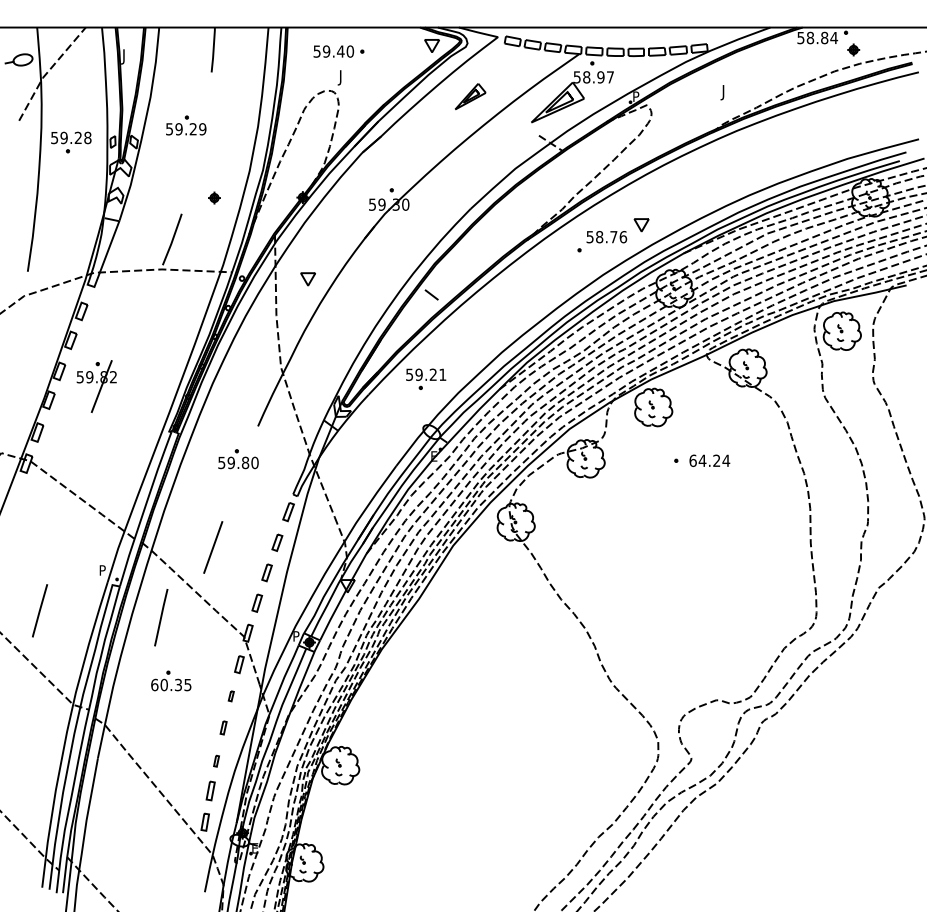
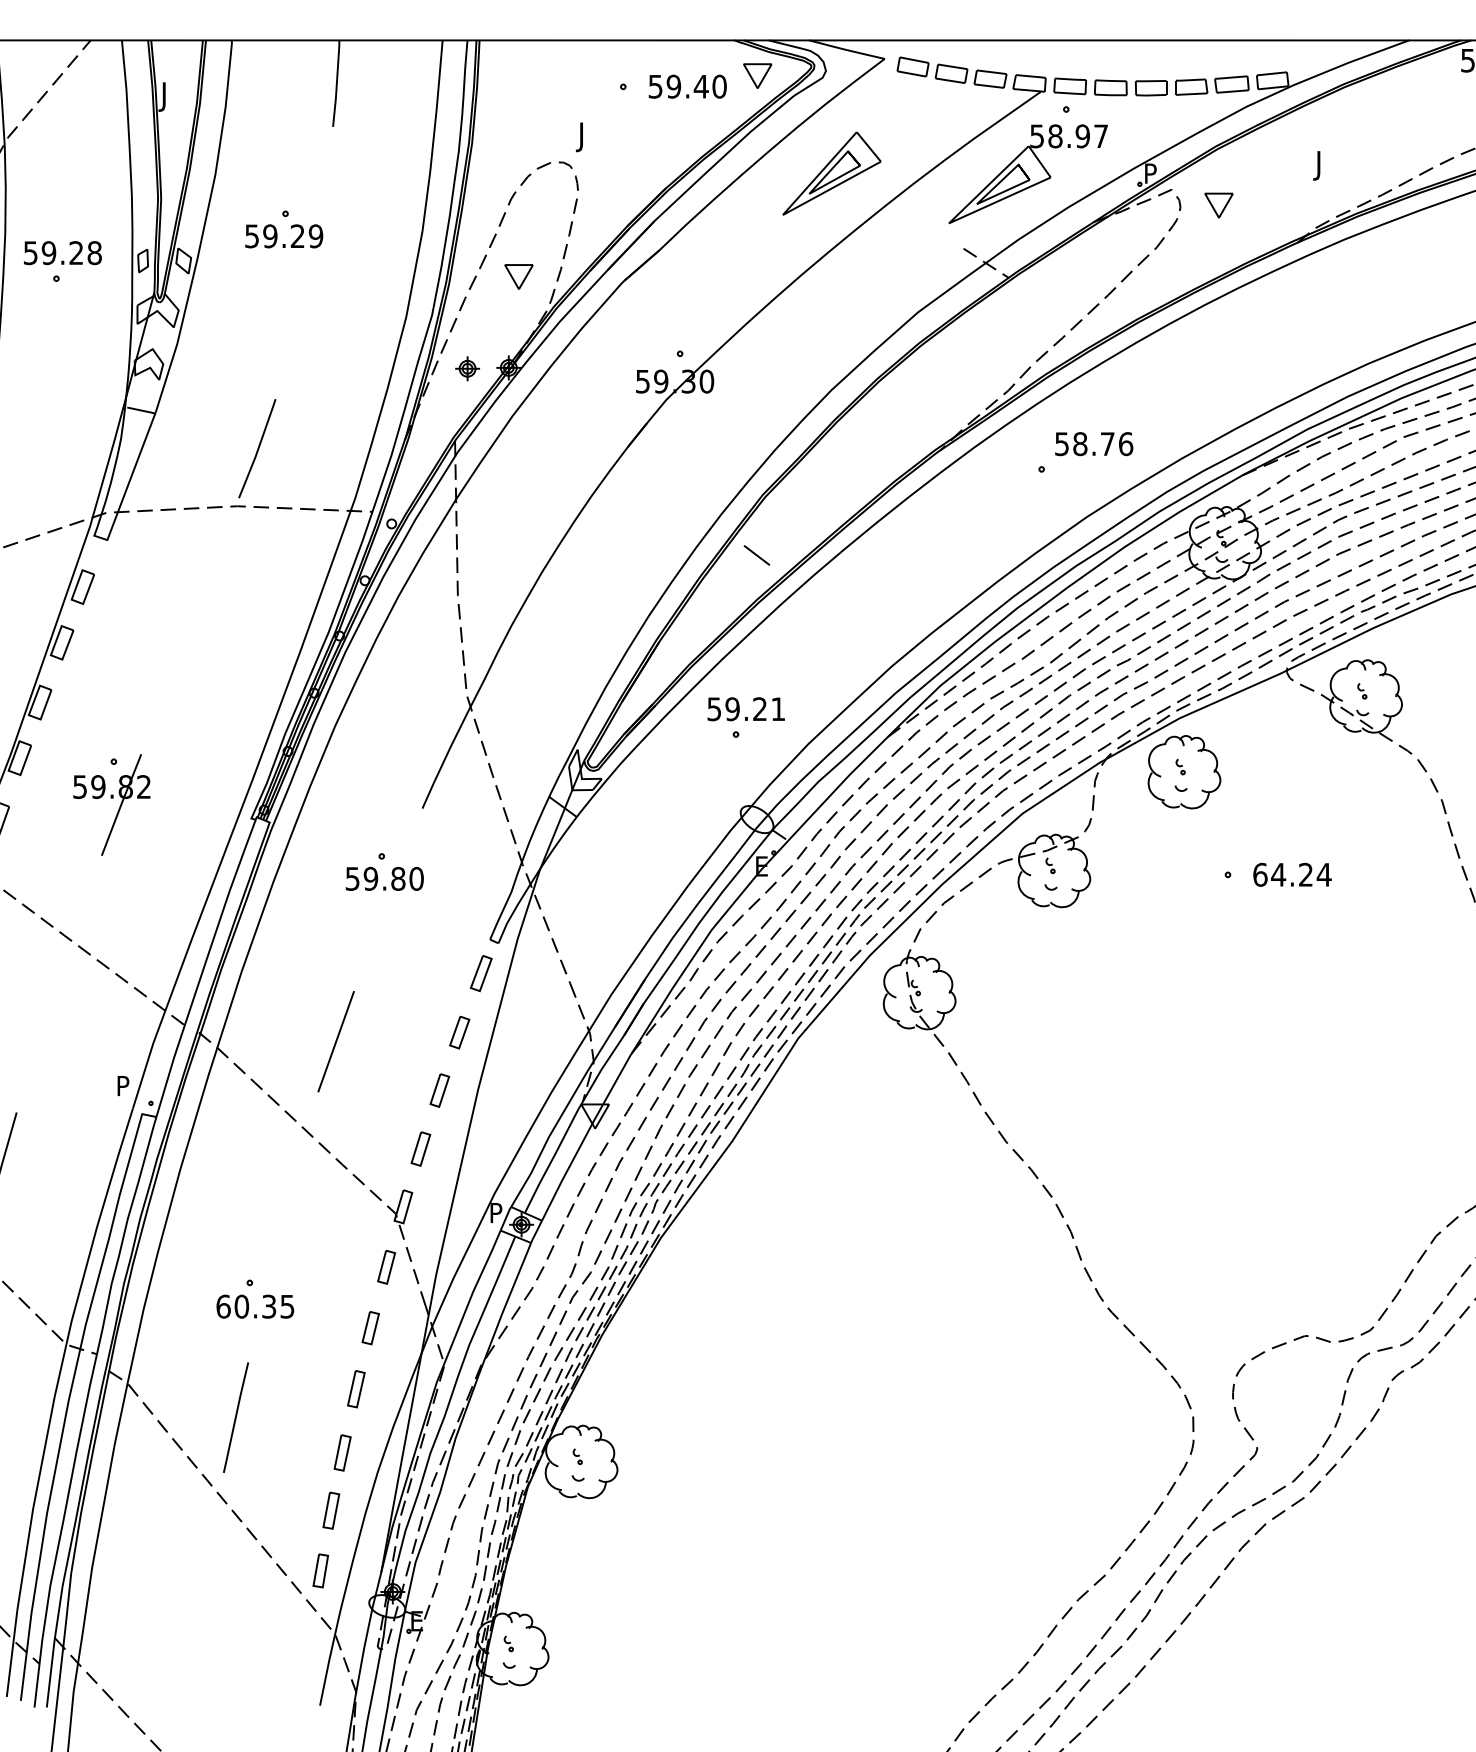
text: (333, 51) -> (687, 86), moved
part: (470, 96) -> (831, 173), size x1.67
part: (214, 197) -> (467, 367), moved
part: (641, 225) -> (1218, 205), moved
part: (307, 279) -> (517, 277), moved
part: (96, 386) -> (111, 804), moved
line: (161, 617) -> (236, 1417), moved
part: (231, 696) -> (371, 1328), size x1.67
part: (223, 727) -> (355, 1388), size x1.43
part: (216, 761) -> (342, 1453), size x1.67

